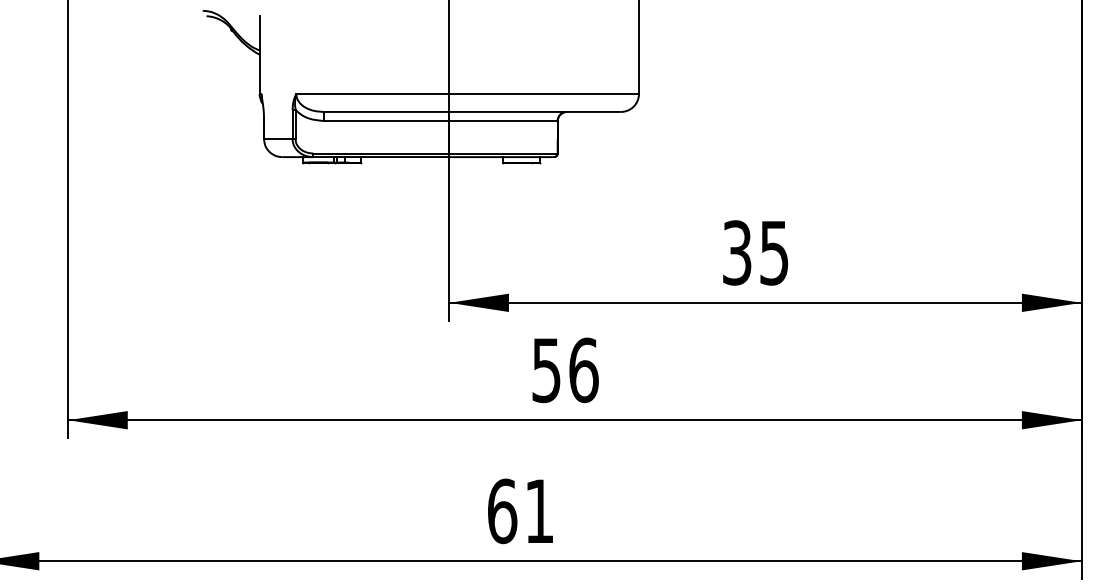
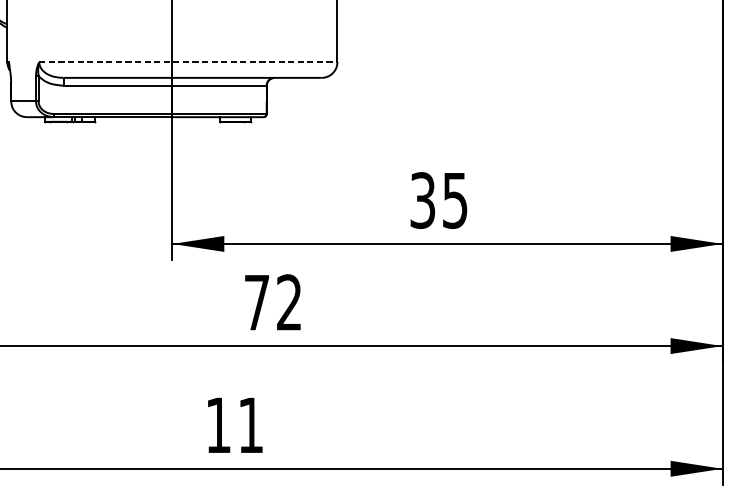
line: (468, 93) -> (189, 61), solid -> dashed
text: (565, 370) -> (273, 302), 56 -> 72
text: (502, 511) -> (218, 425), 61 -> 11

